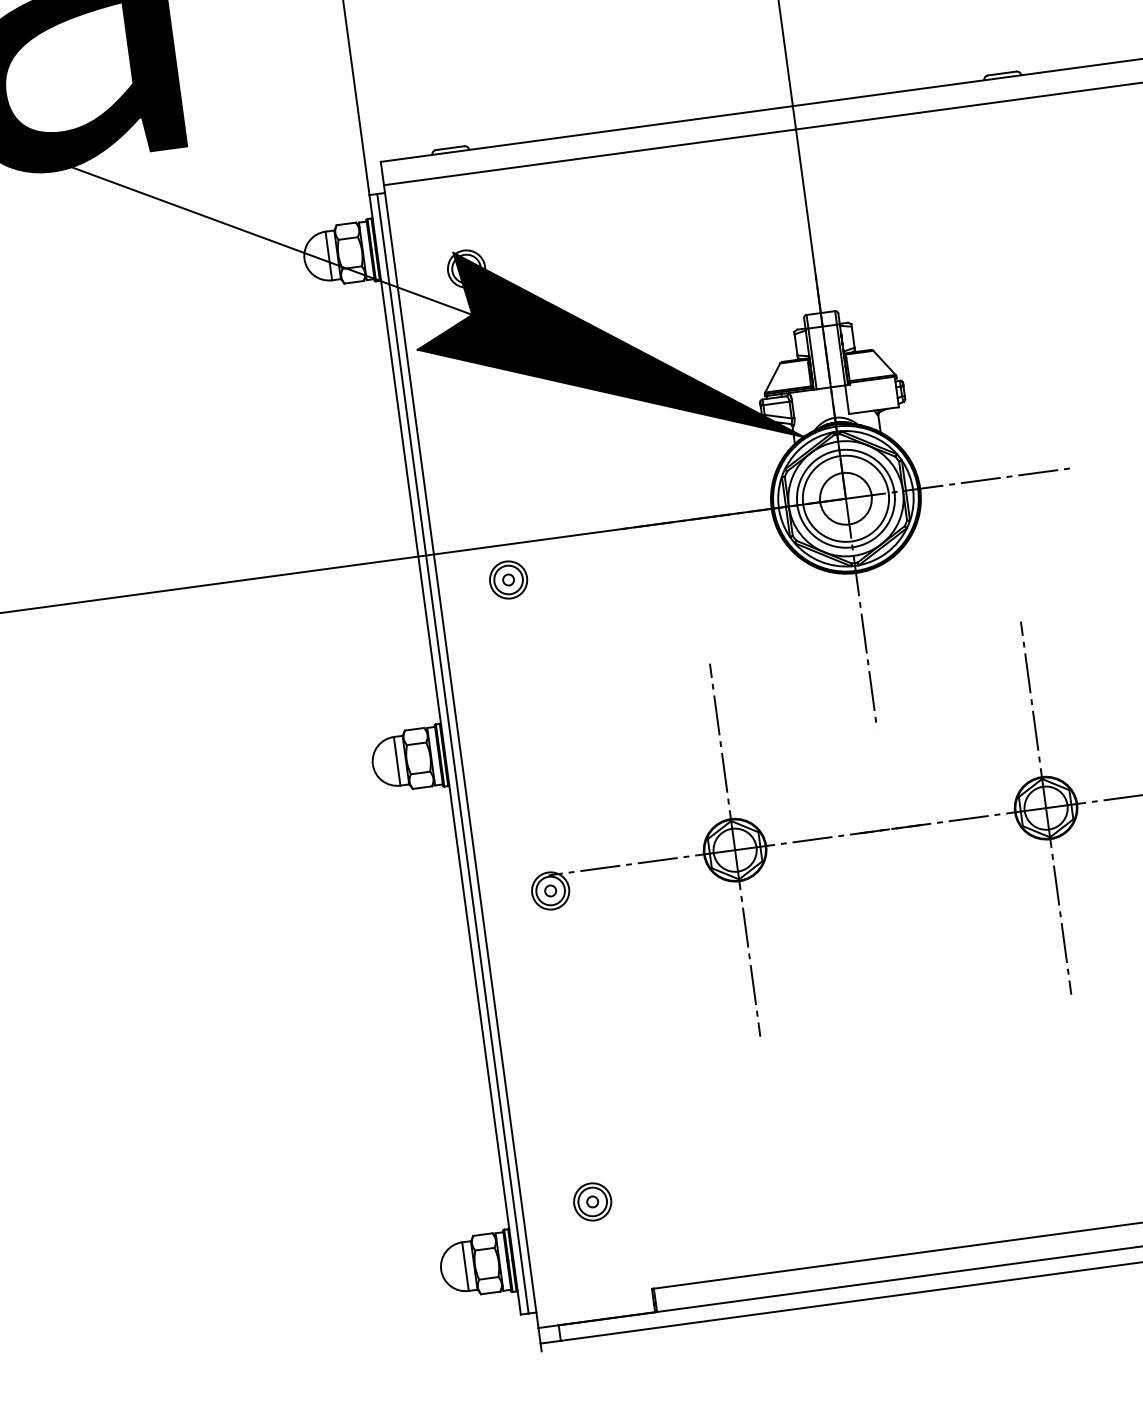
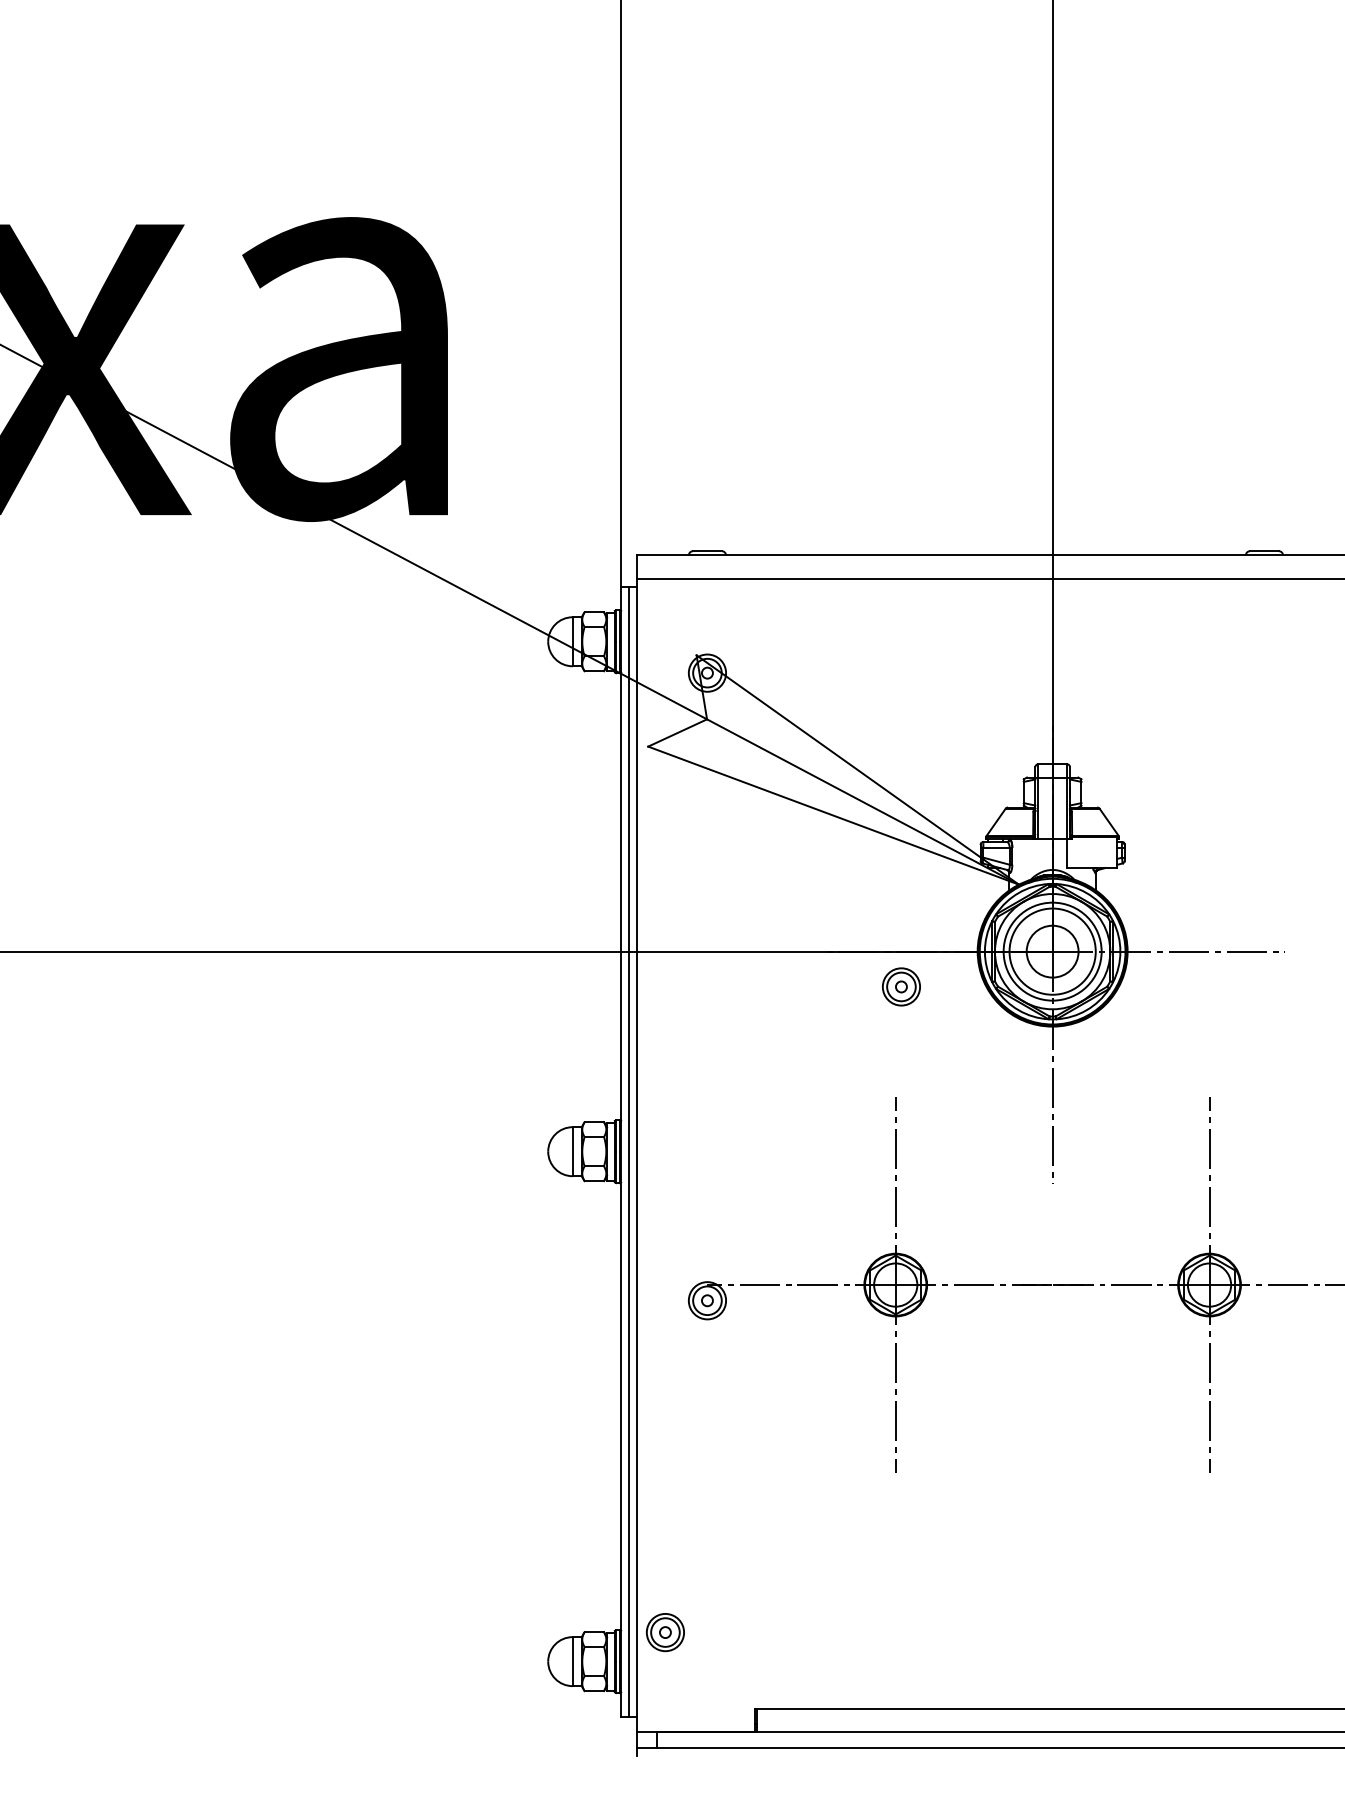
fill: (604, 347) -> (833, 769), removed
part: (508, 579) -> (901, 986), moved
part: (592, 1201) -> (665, 1632), moved

